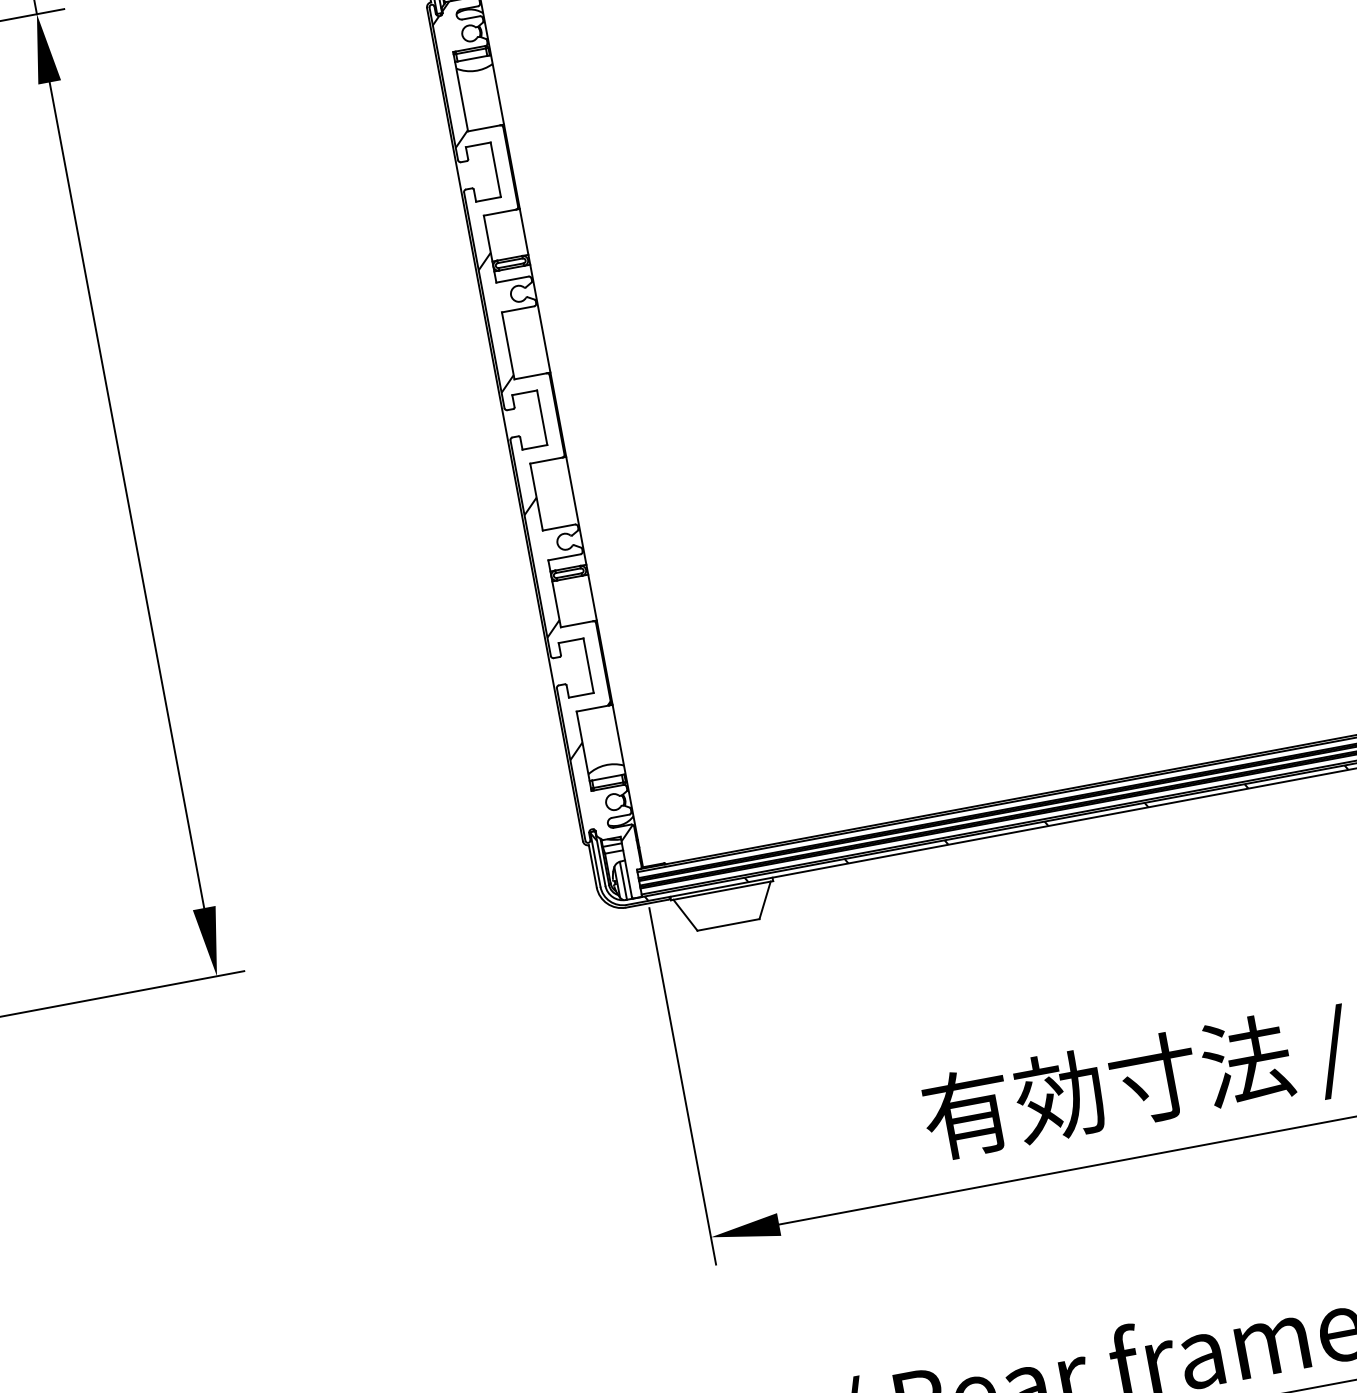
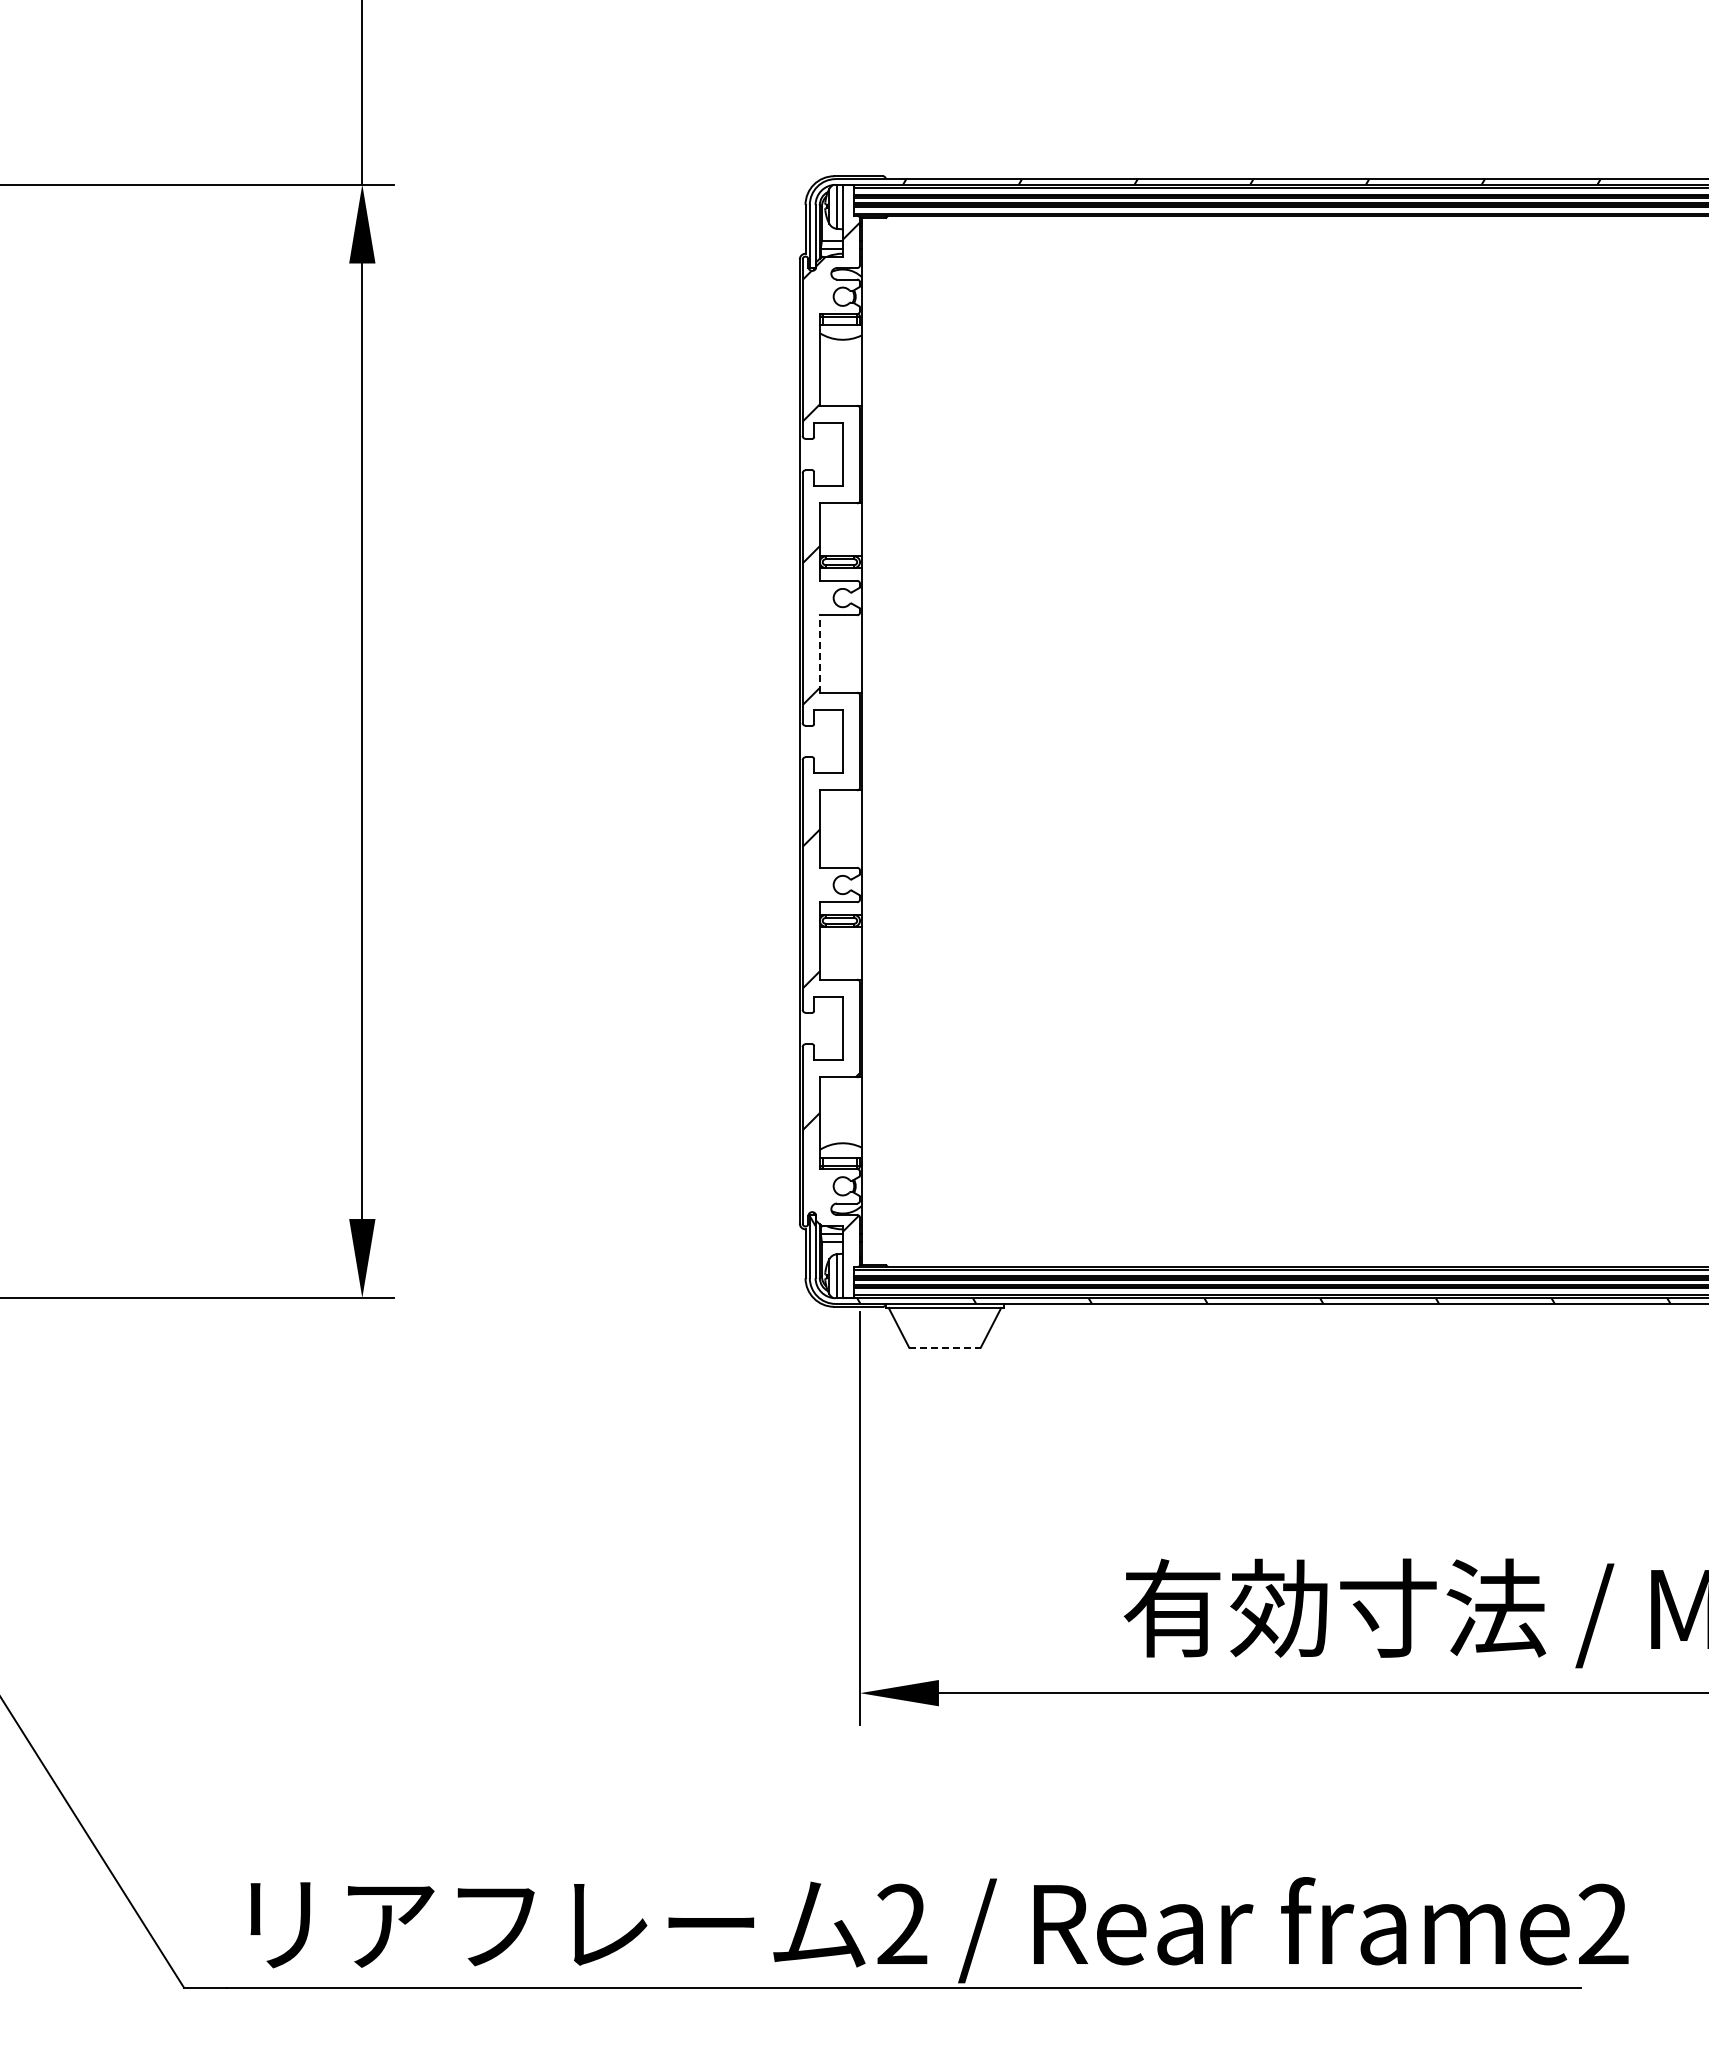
line: (507, 346) -> (819, 654), solid -> dashed
line: (728, 924) -> (944, 1347), solid -> dashed

